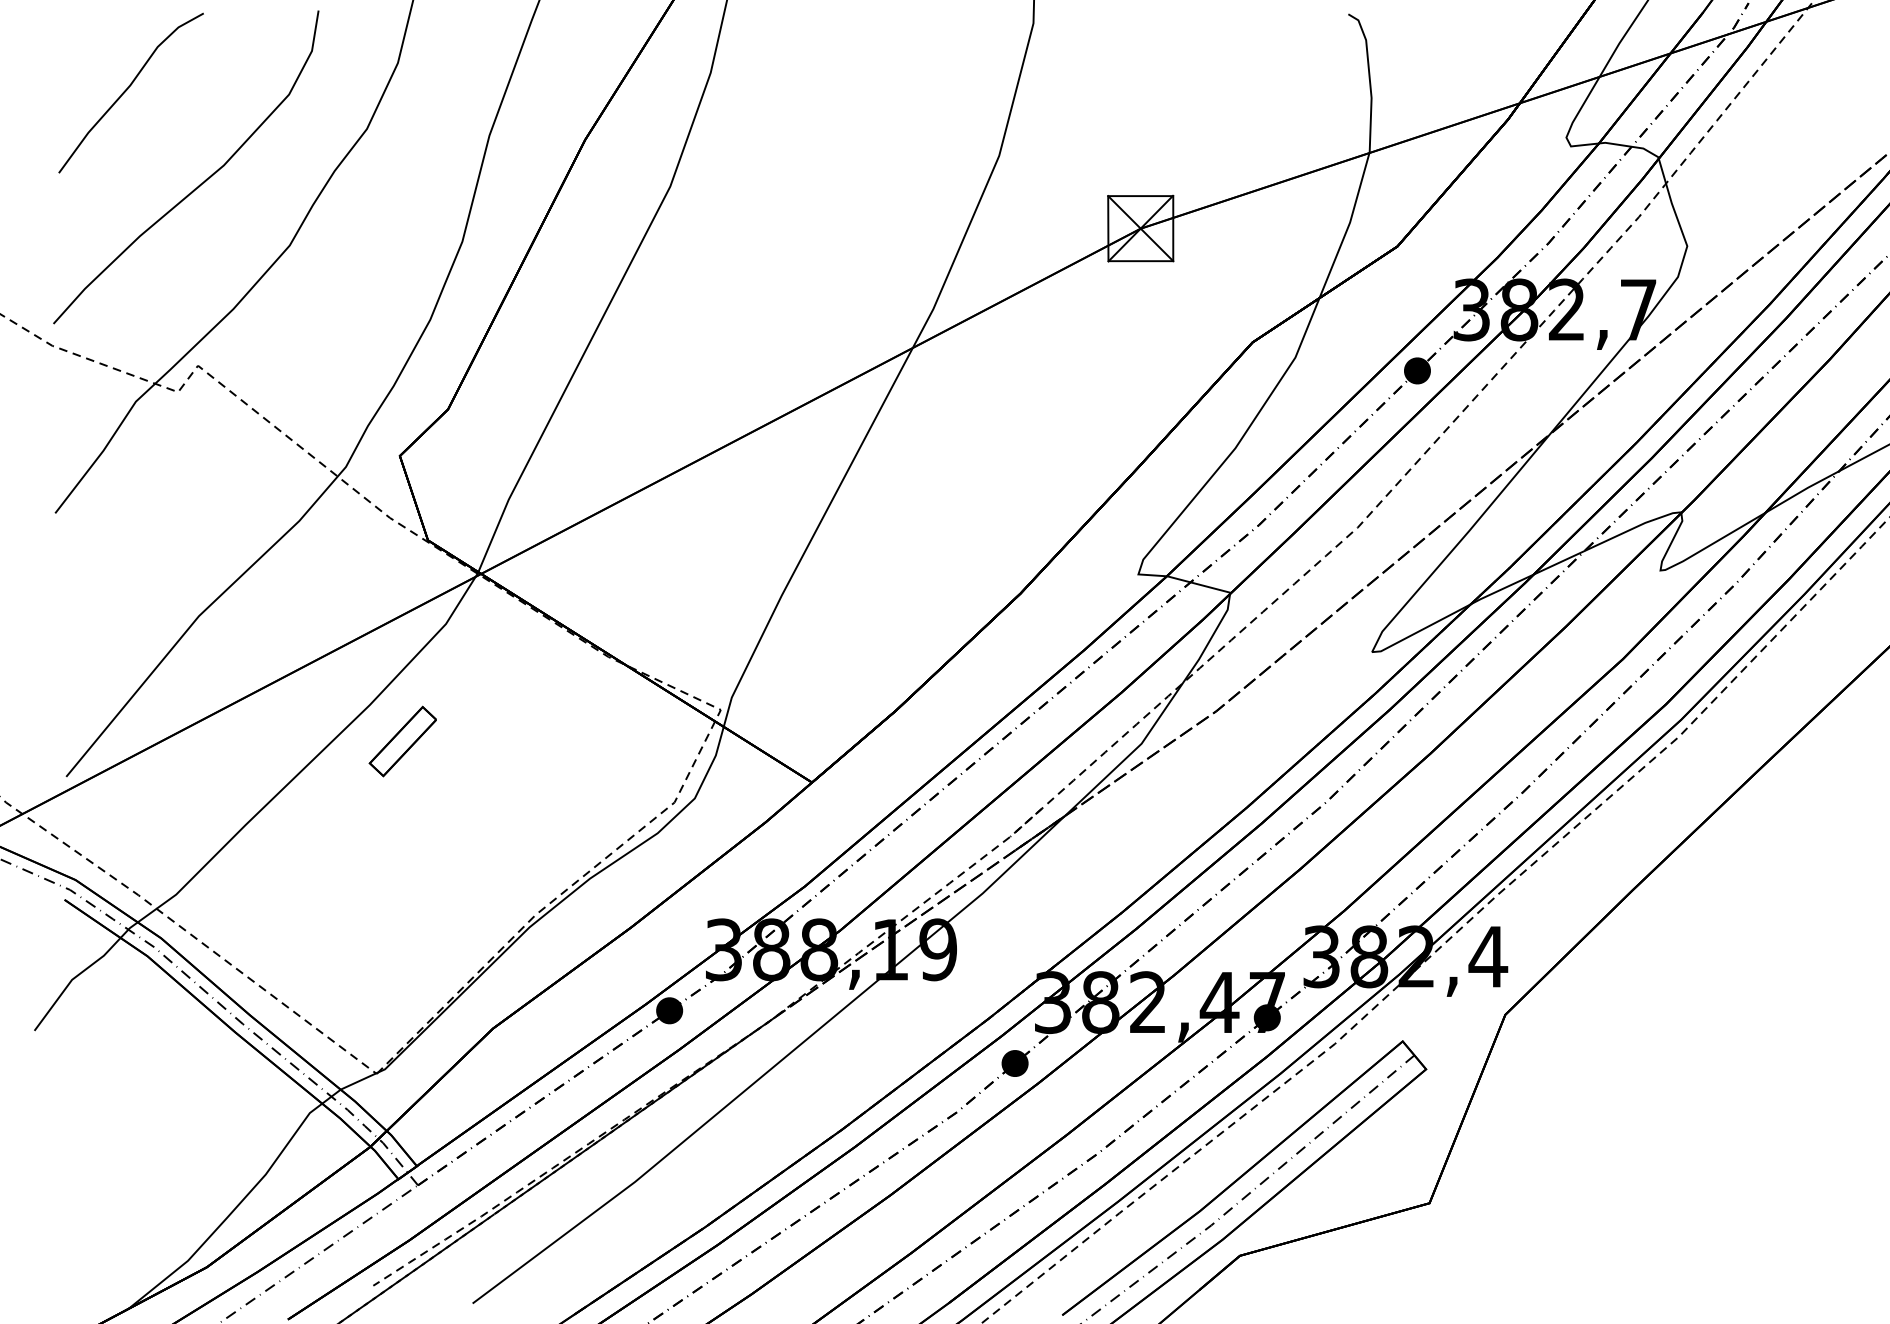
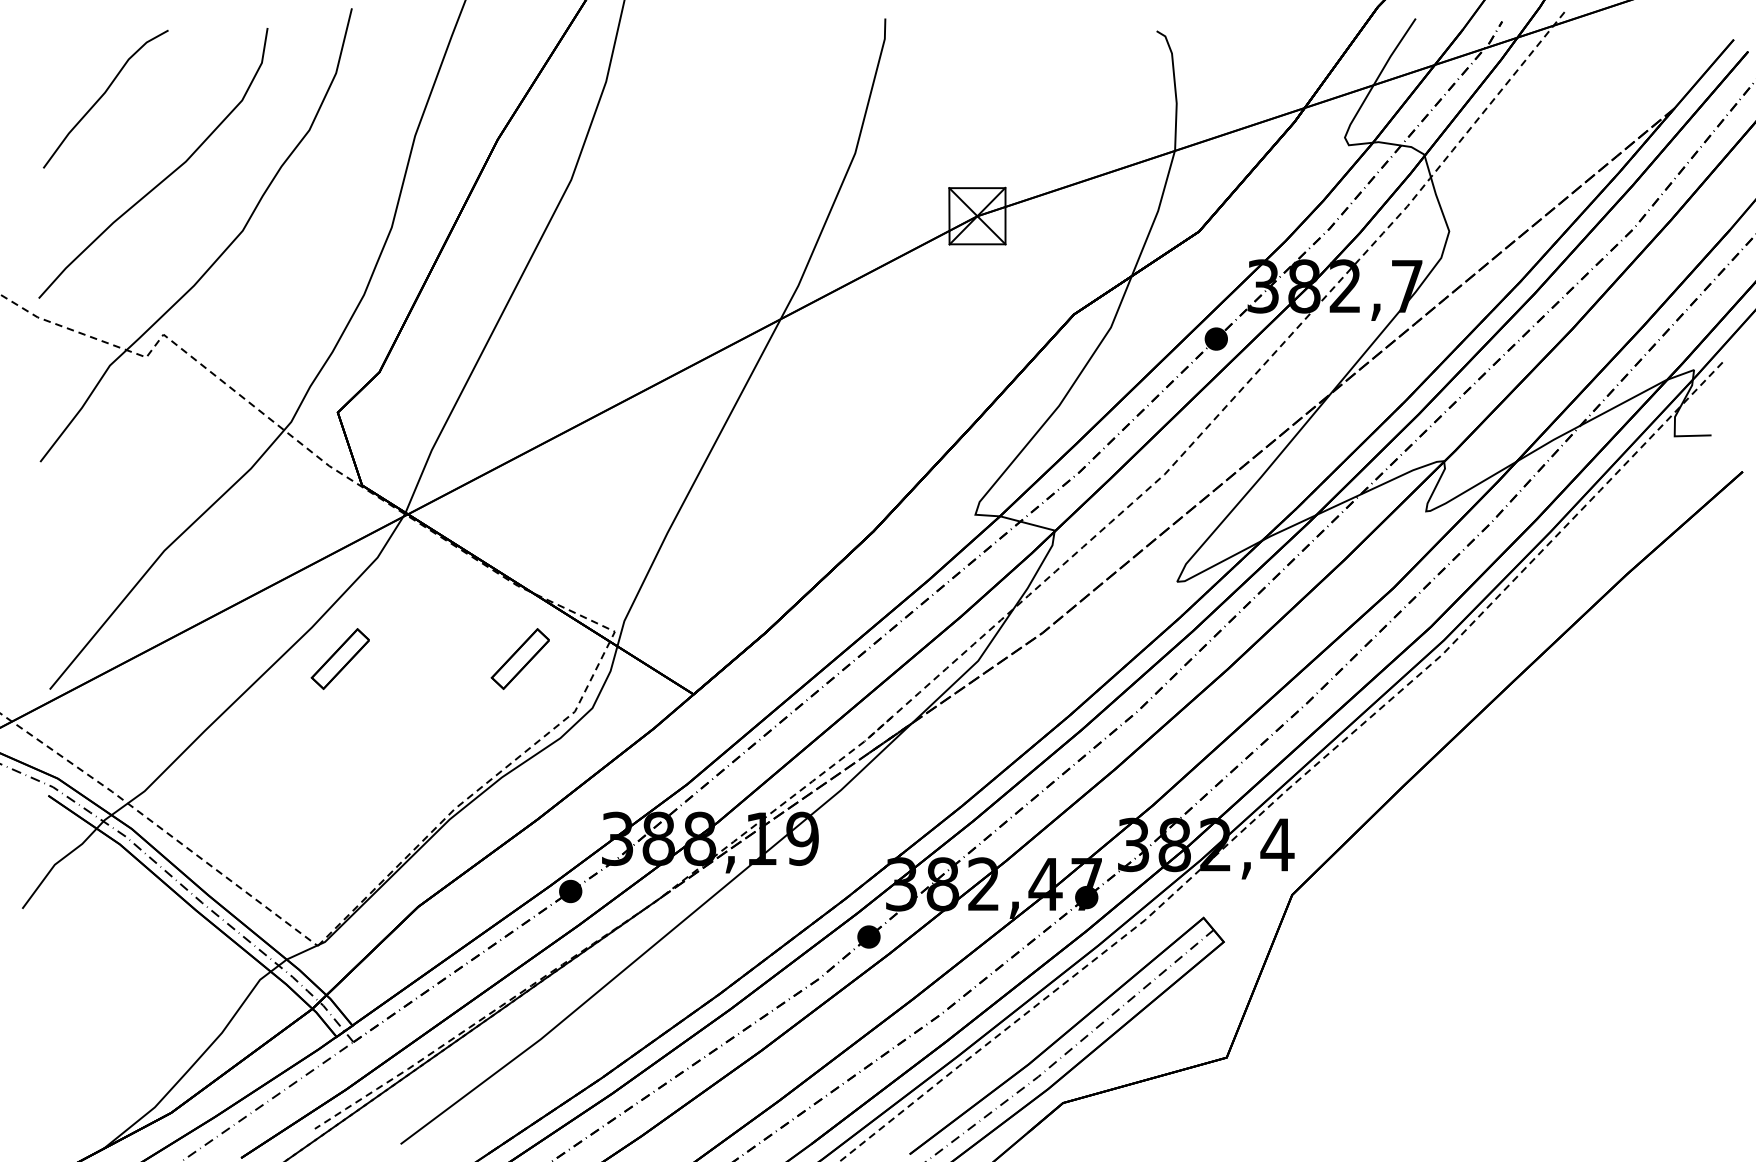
part: (610, 740) -> (519, 658), added

